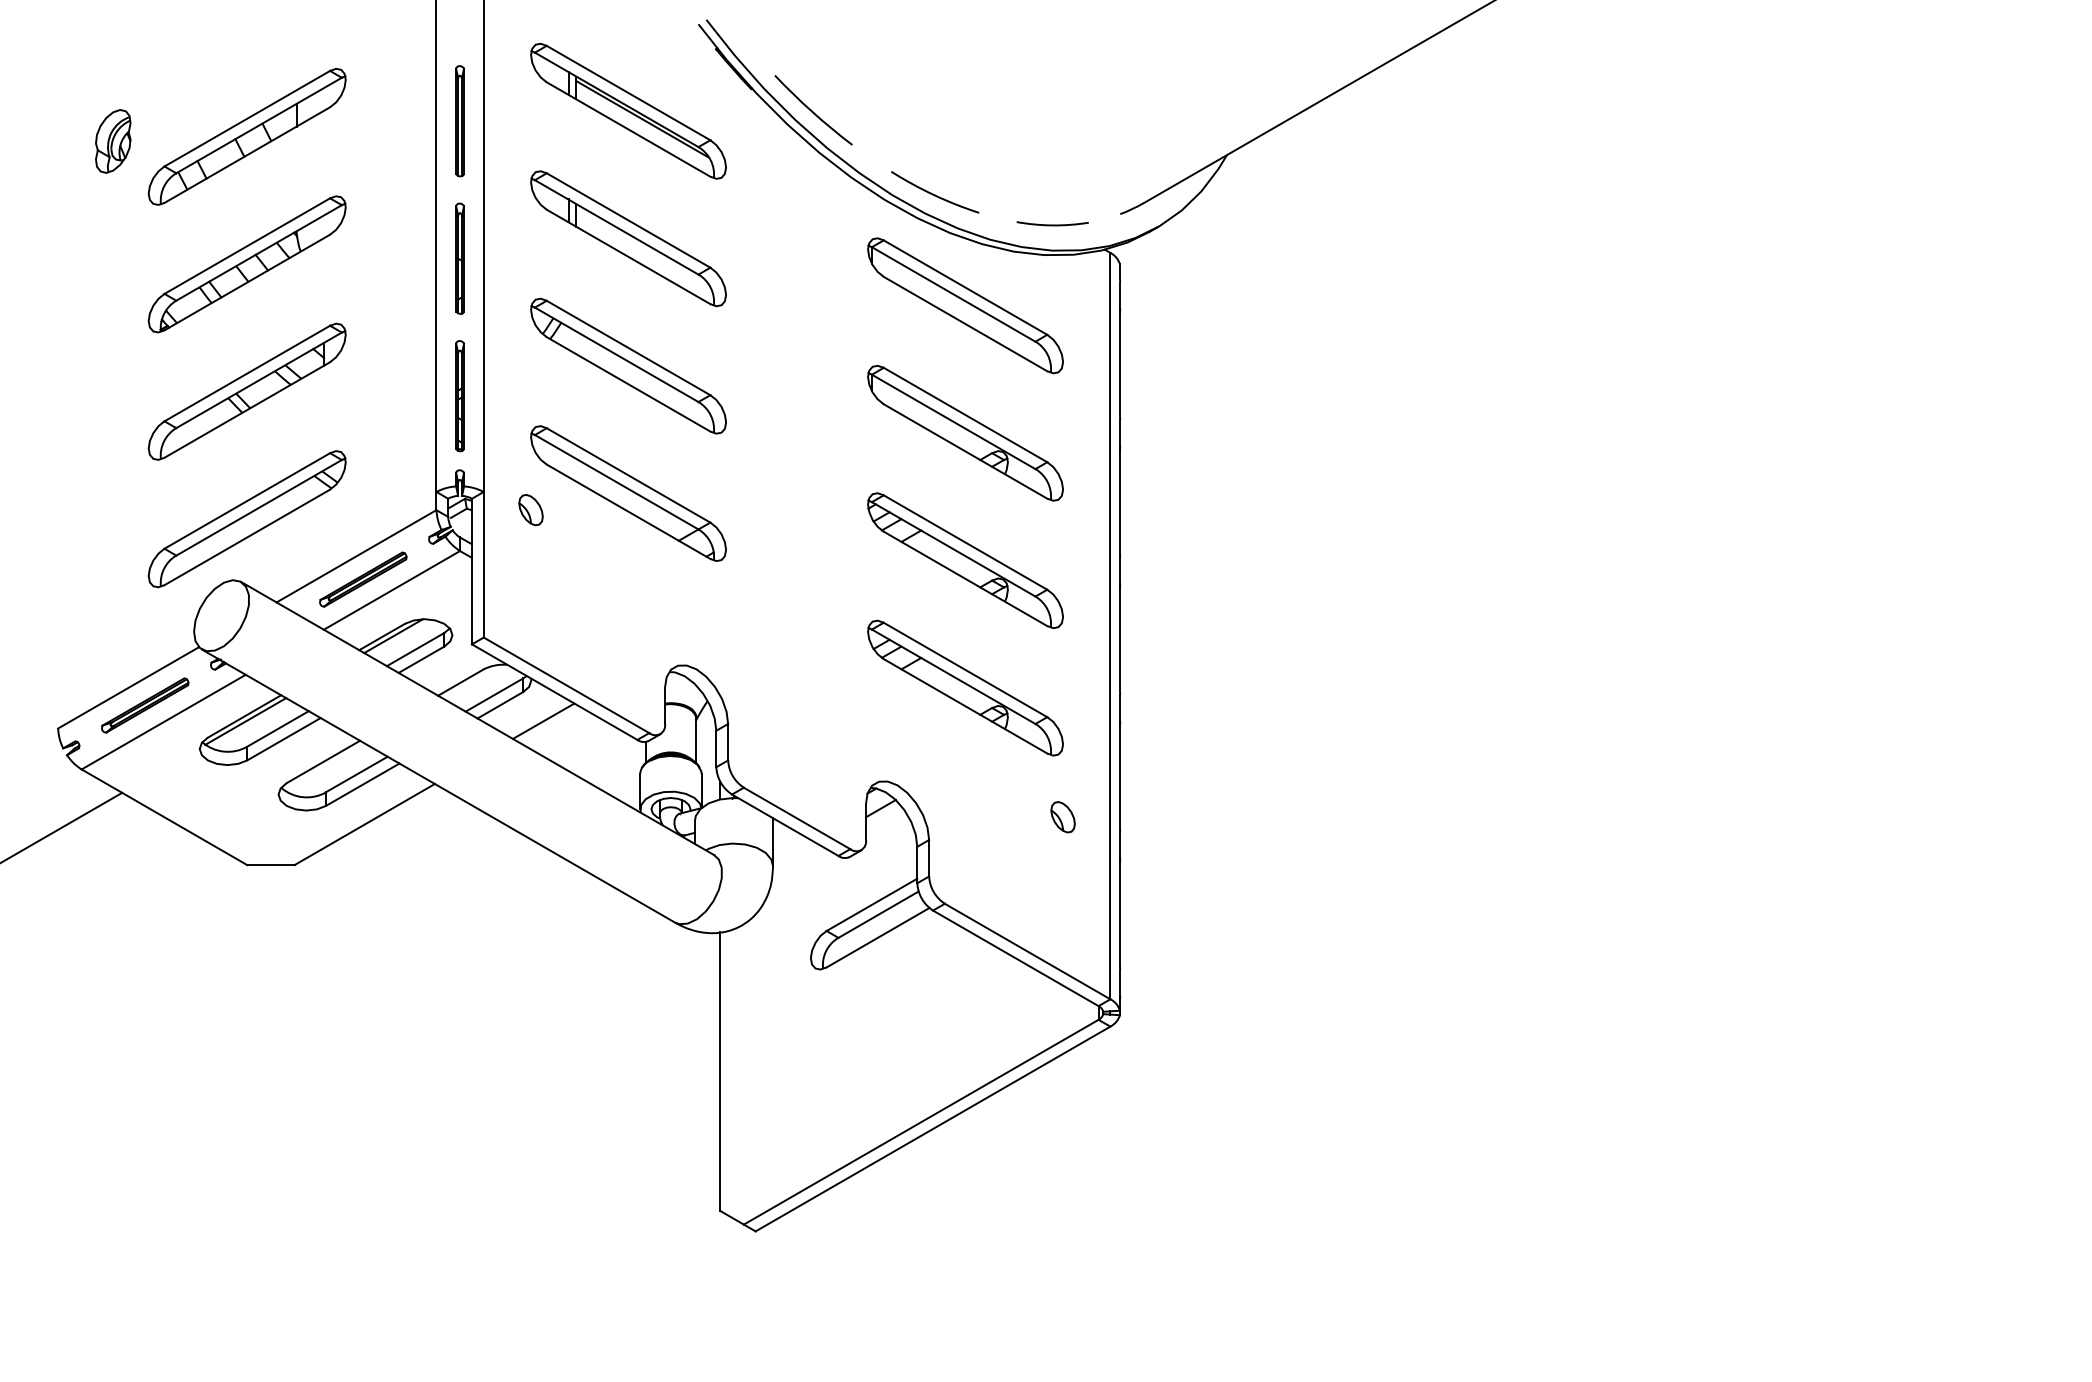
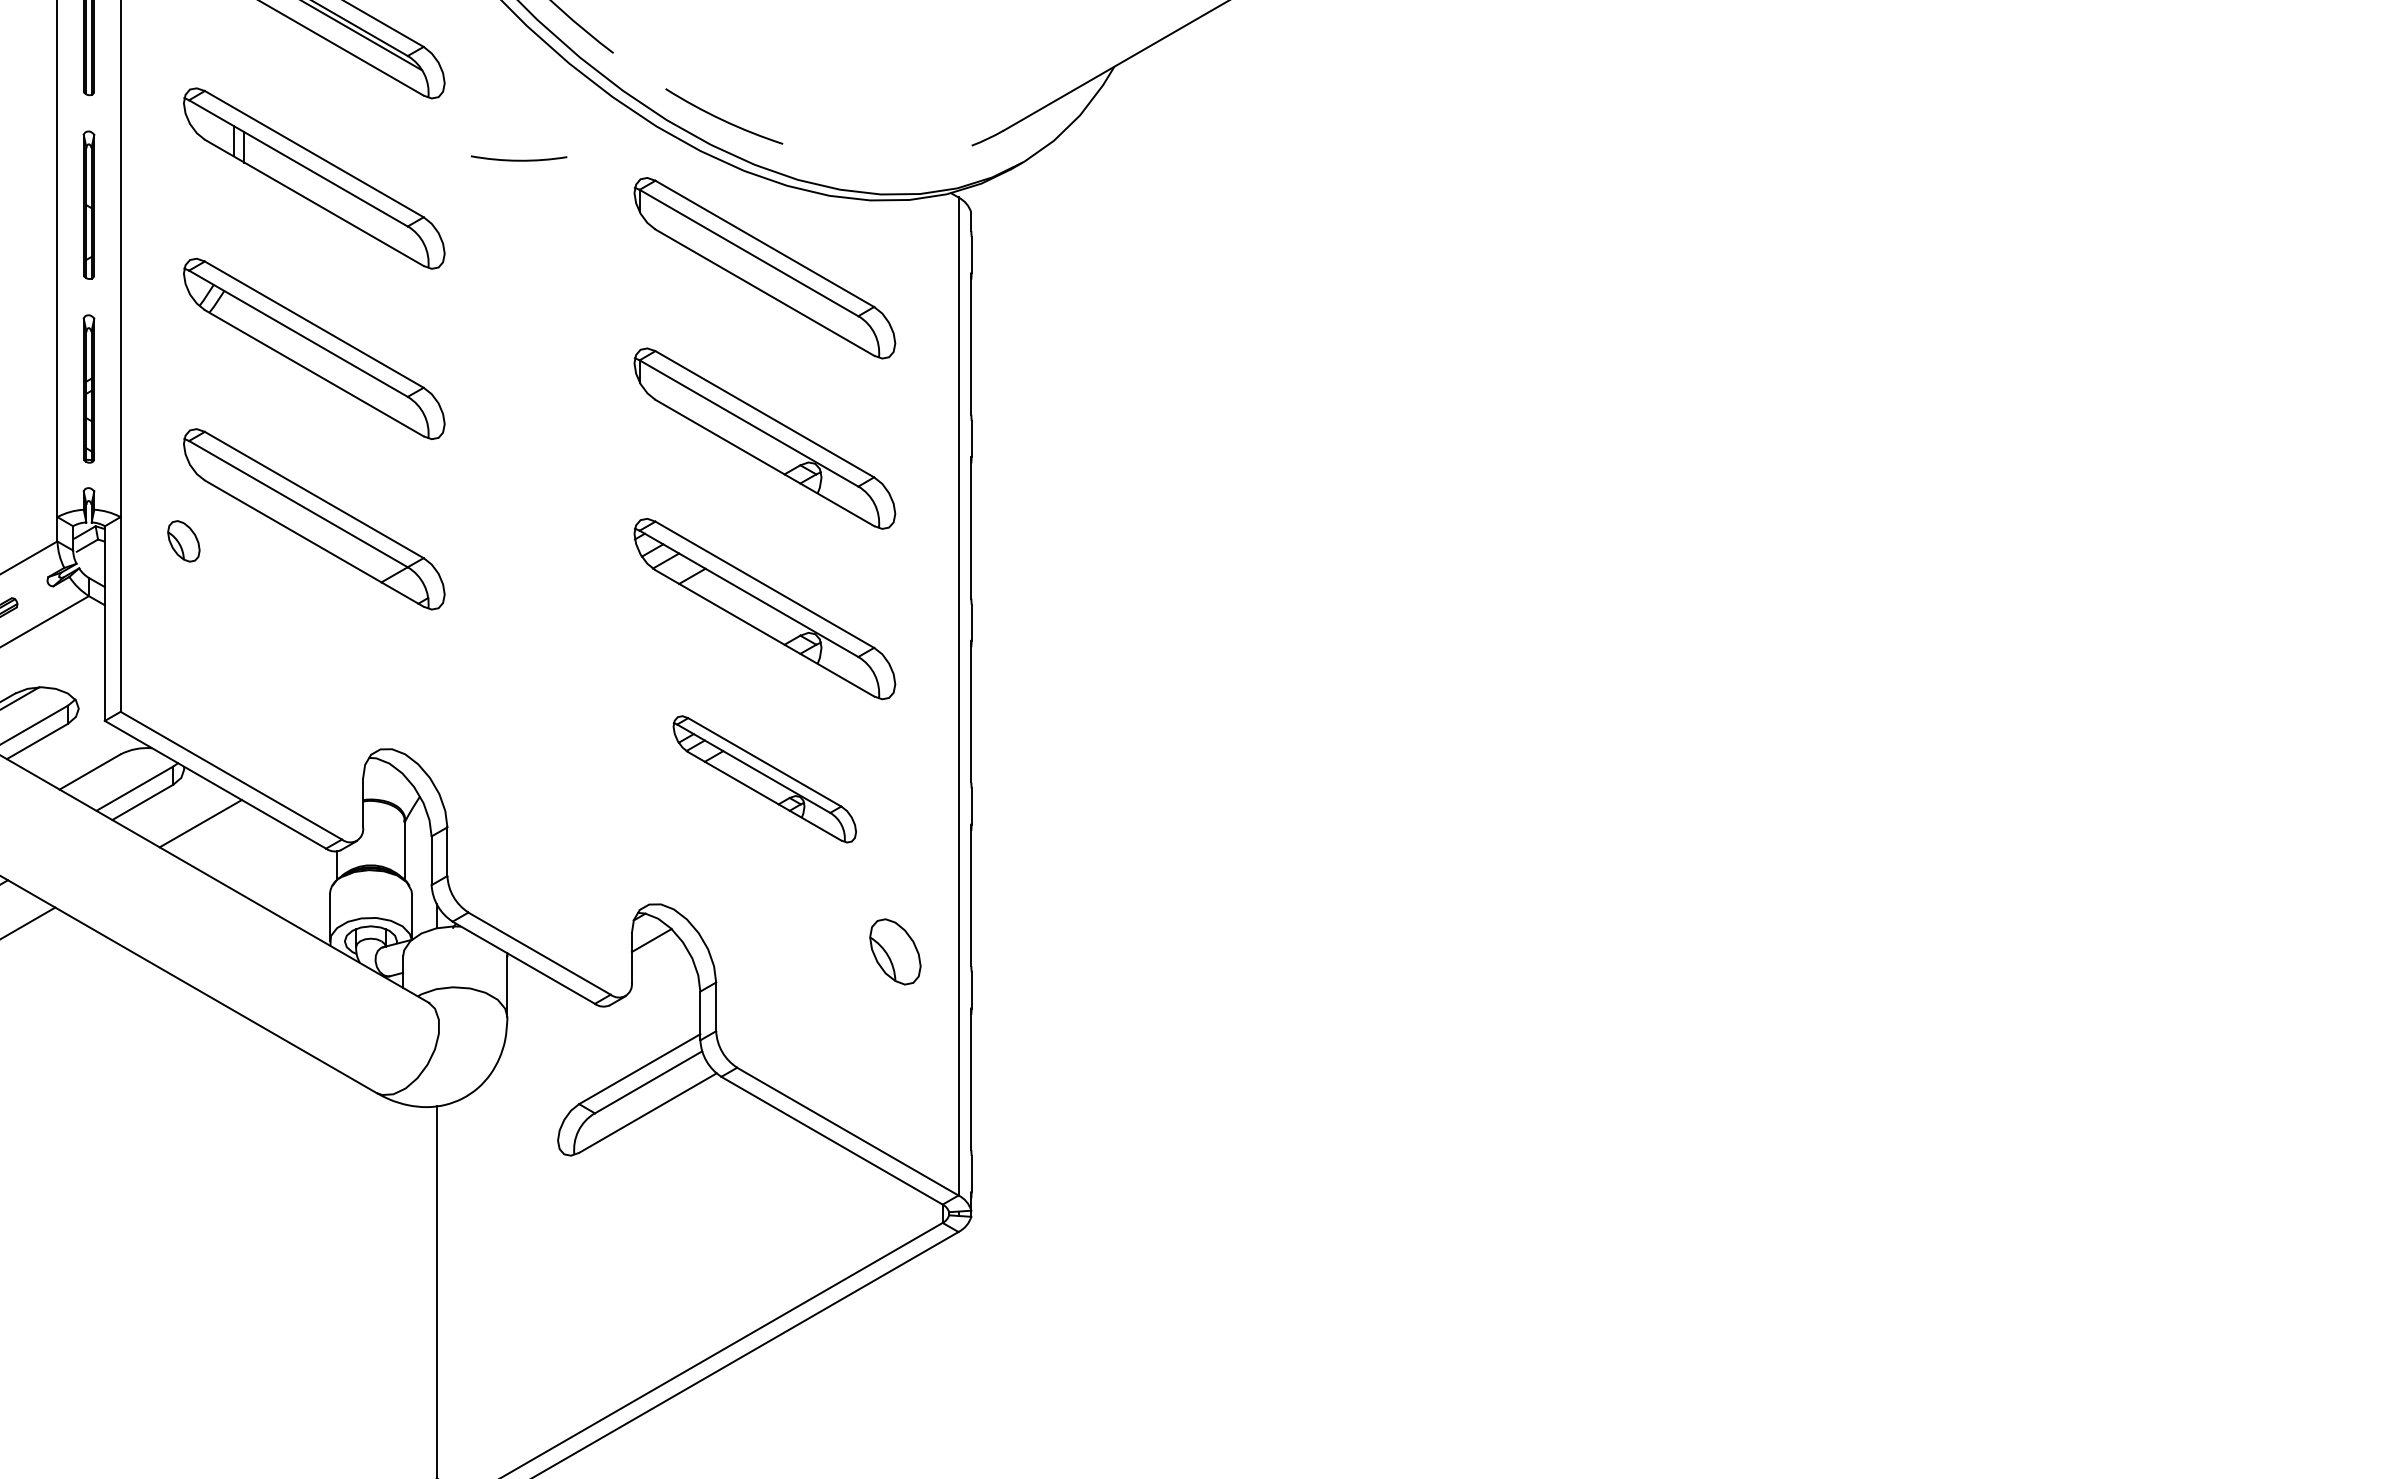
arc: (1052, 224) -> (518, 159), moved
part: (965, 687) -> (764, 778), size x0.7
part: (1062, 817) -> (894, 952), size x1.6

